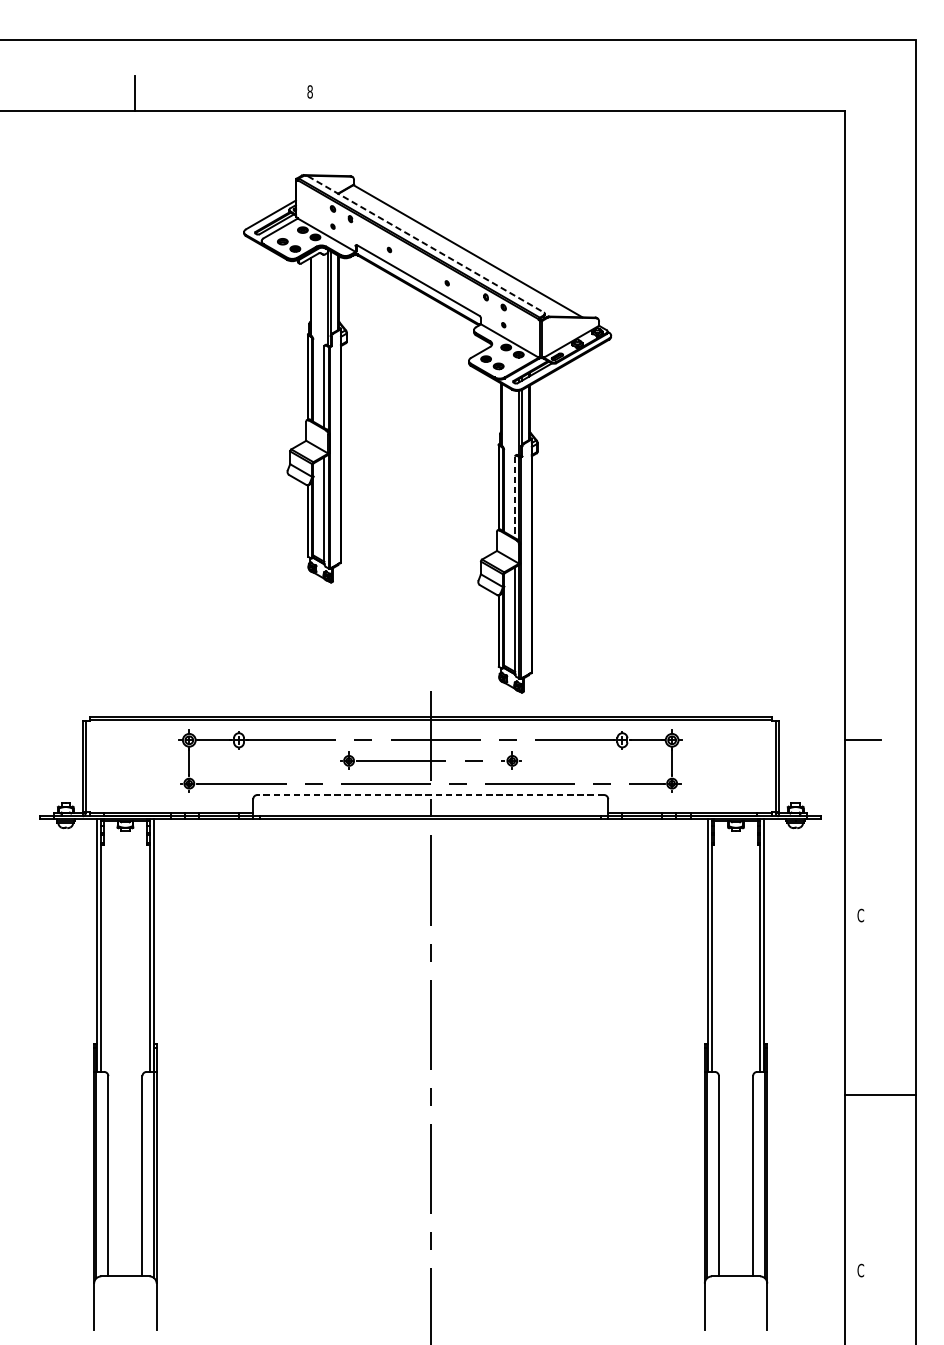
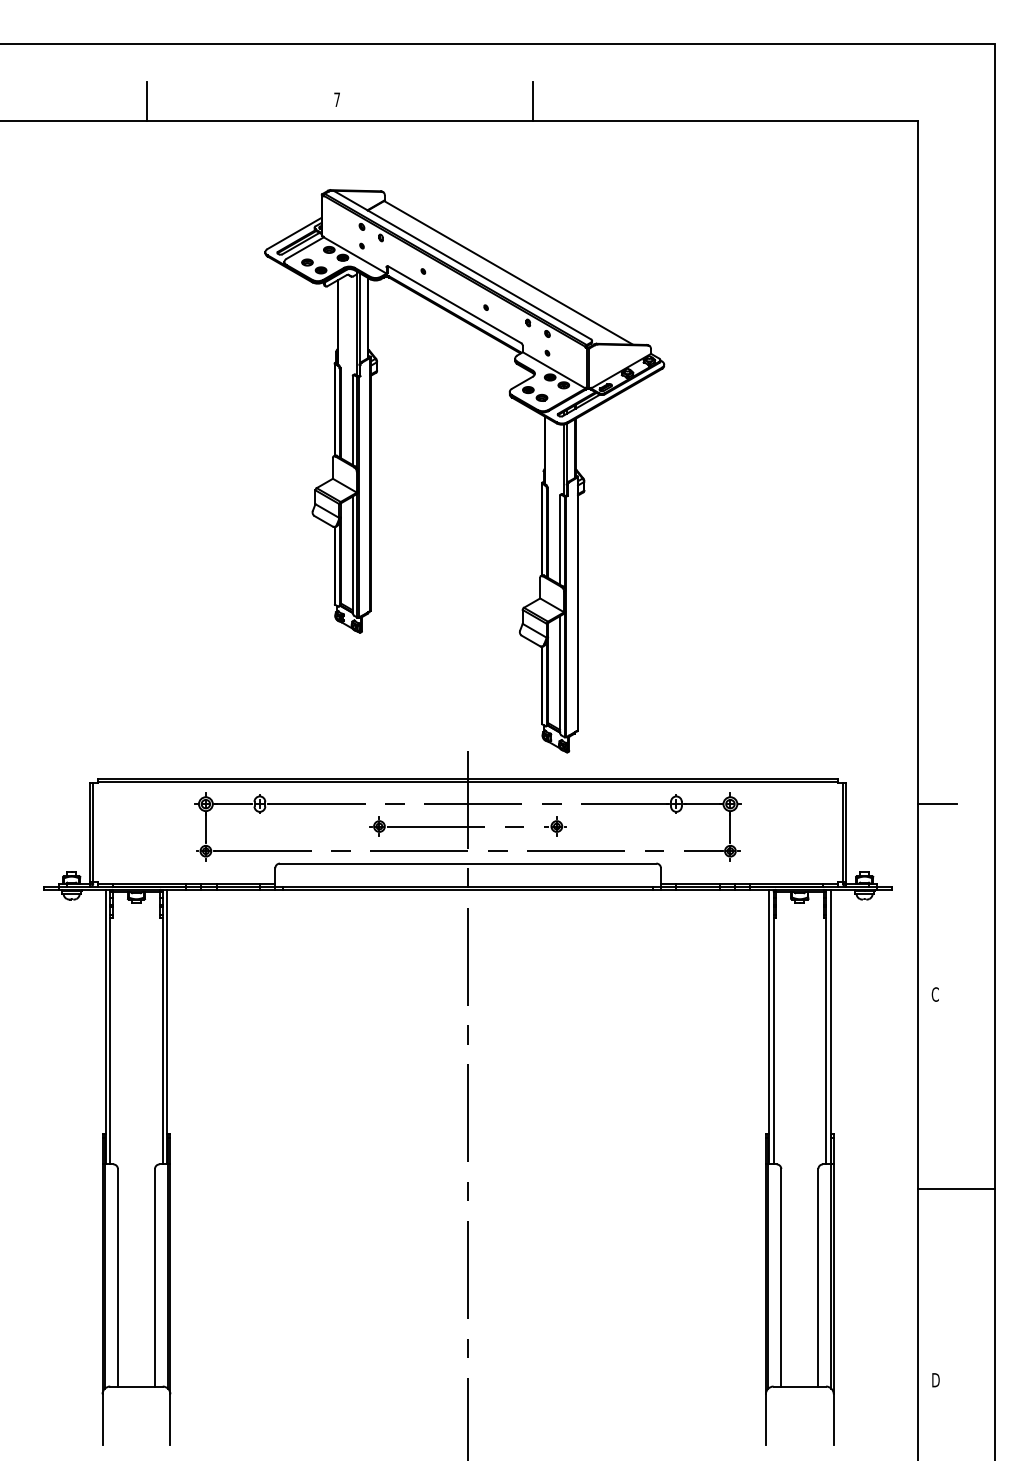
text: (310, 91) -> (337, 99), 8 -> 7
line: (489, 93) -> (532, 101), added
line: (425, 244) -> (462, 265), dashed -> solid
line: (515, 497) -> (560, 540), dashed -> solid
line: (430, 794) -> (467, 863), dashed -> solid
text: (860, 1269) -> (935, 1379), C -> D

